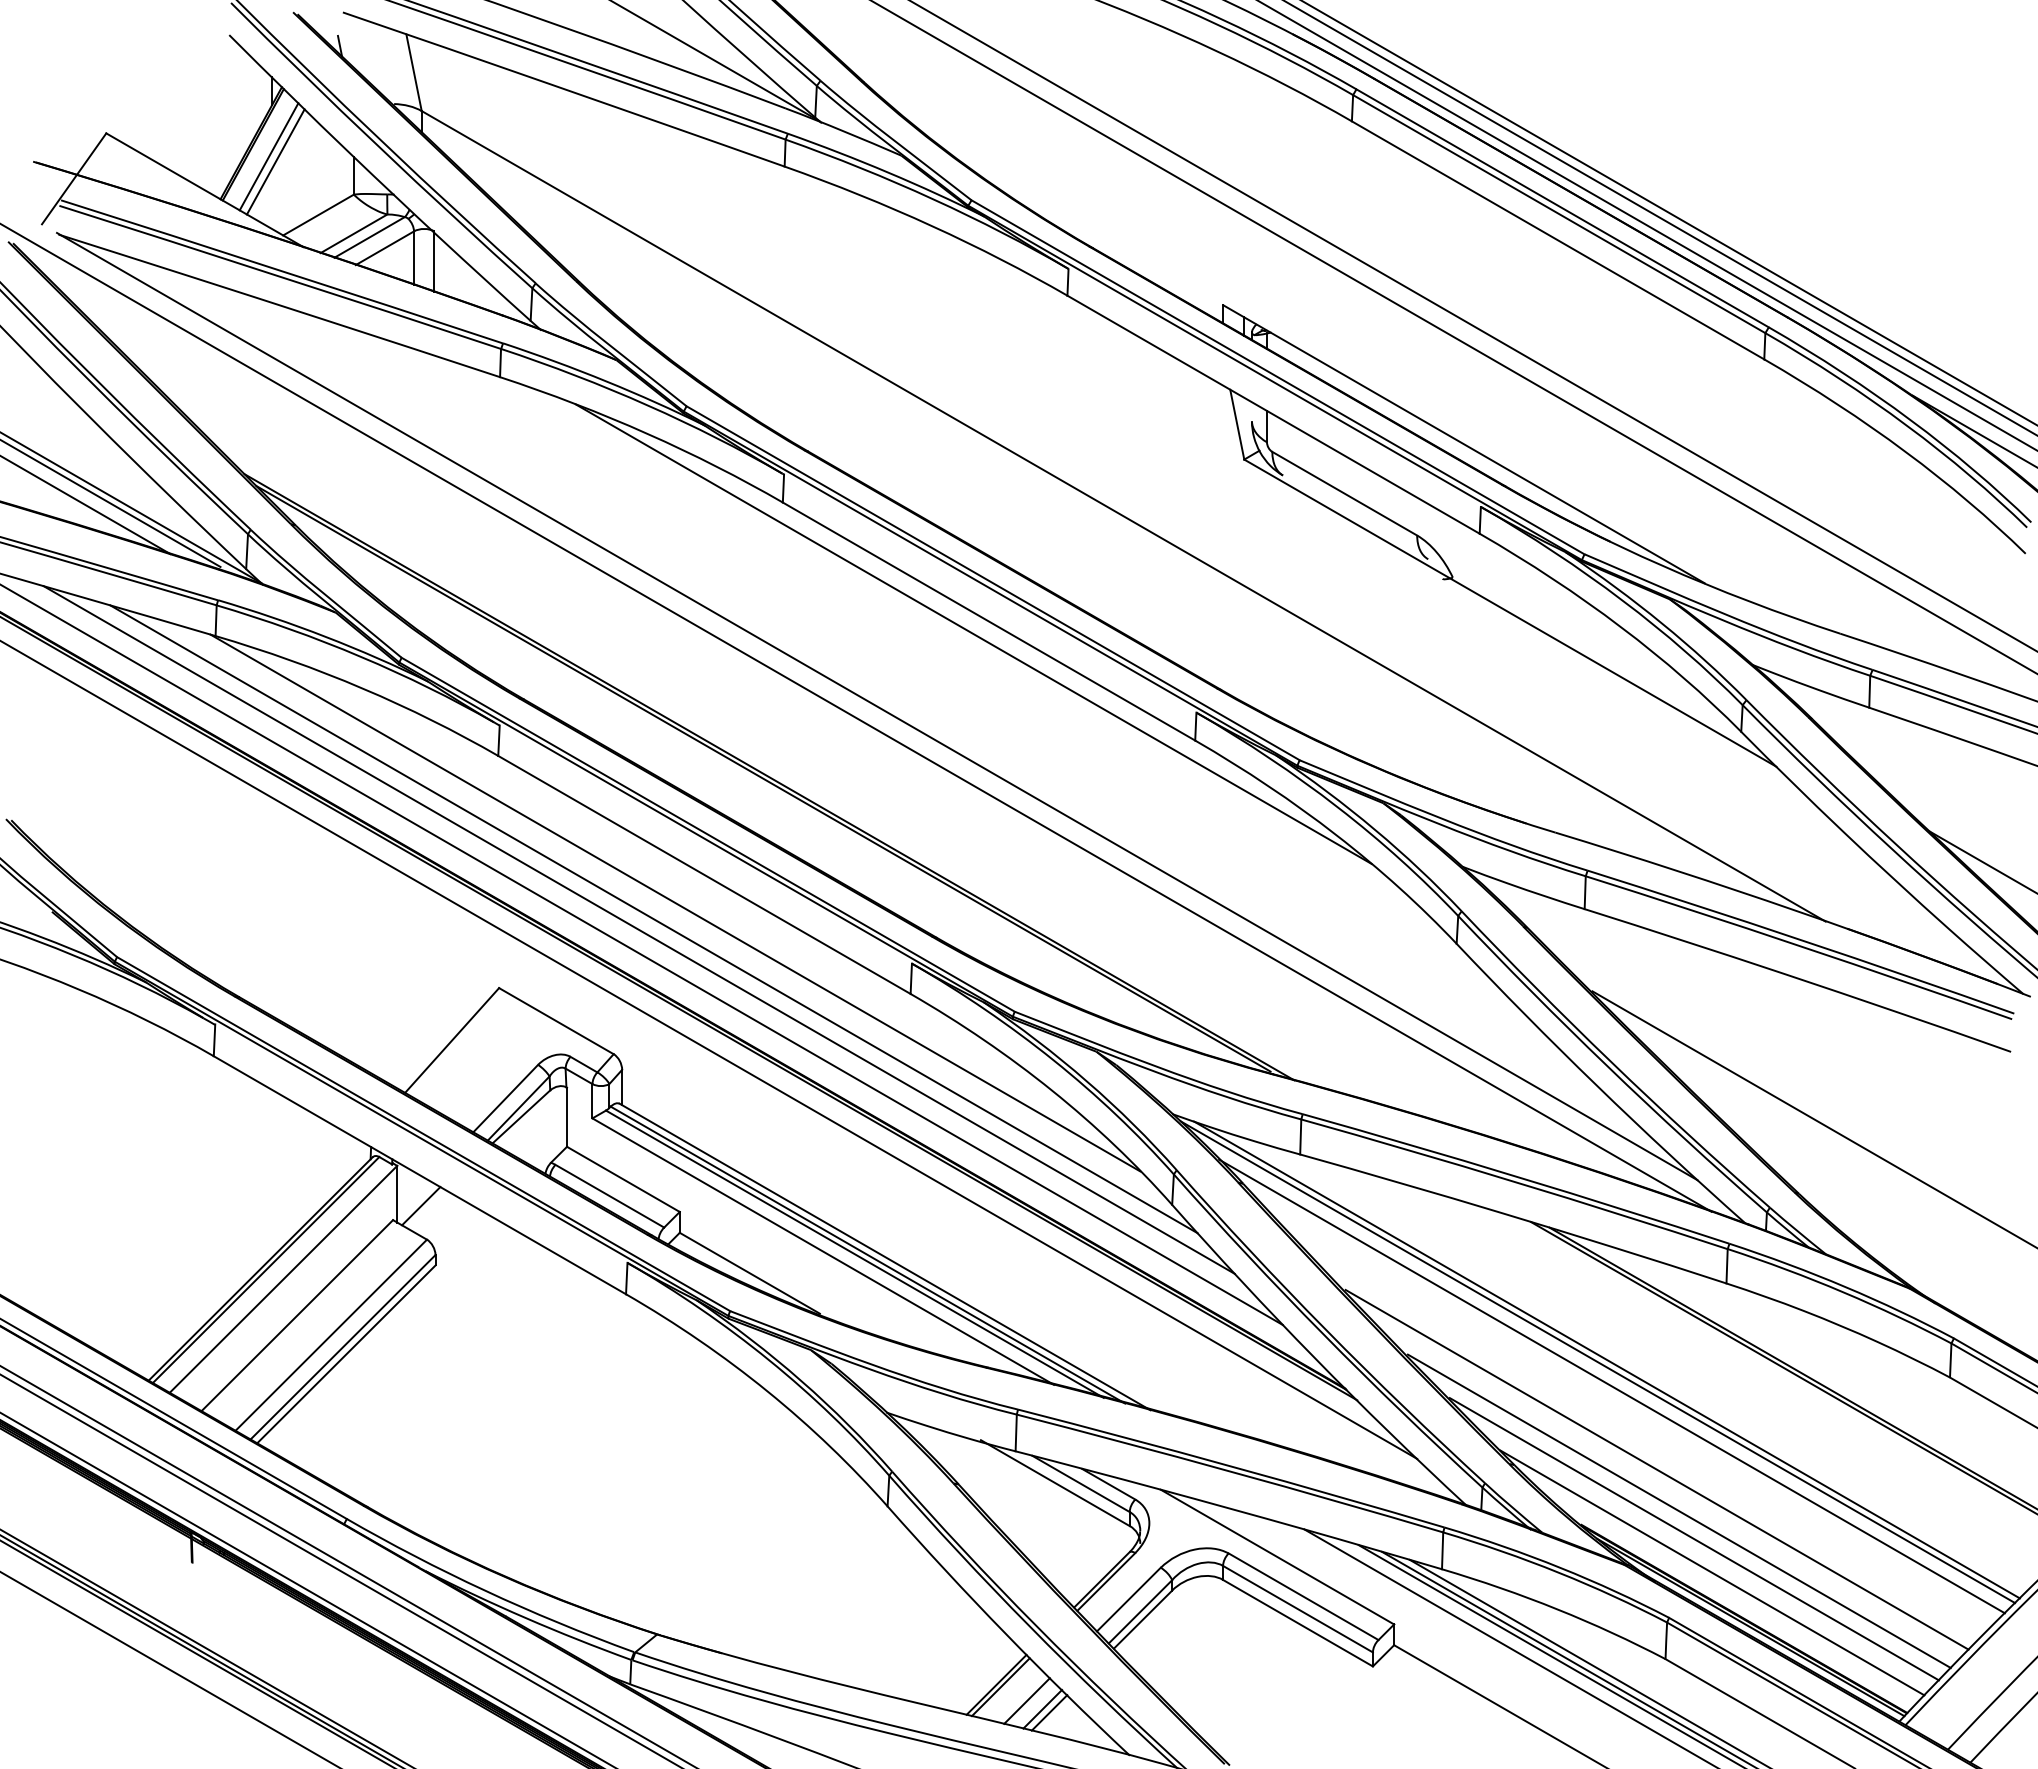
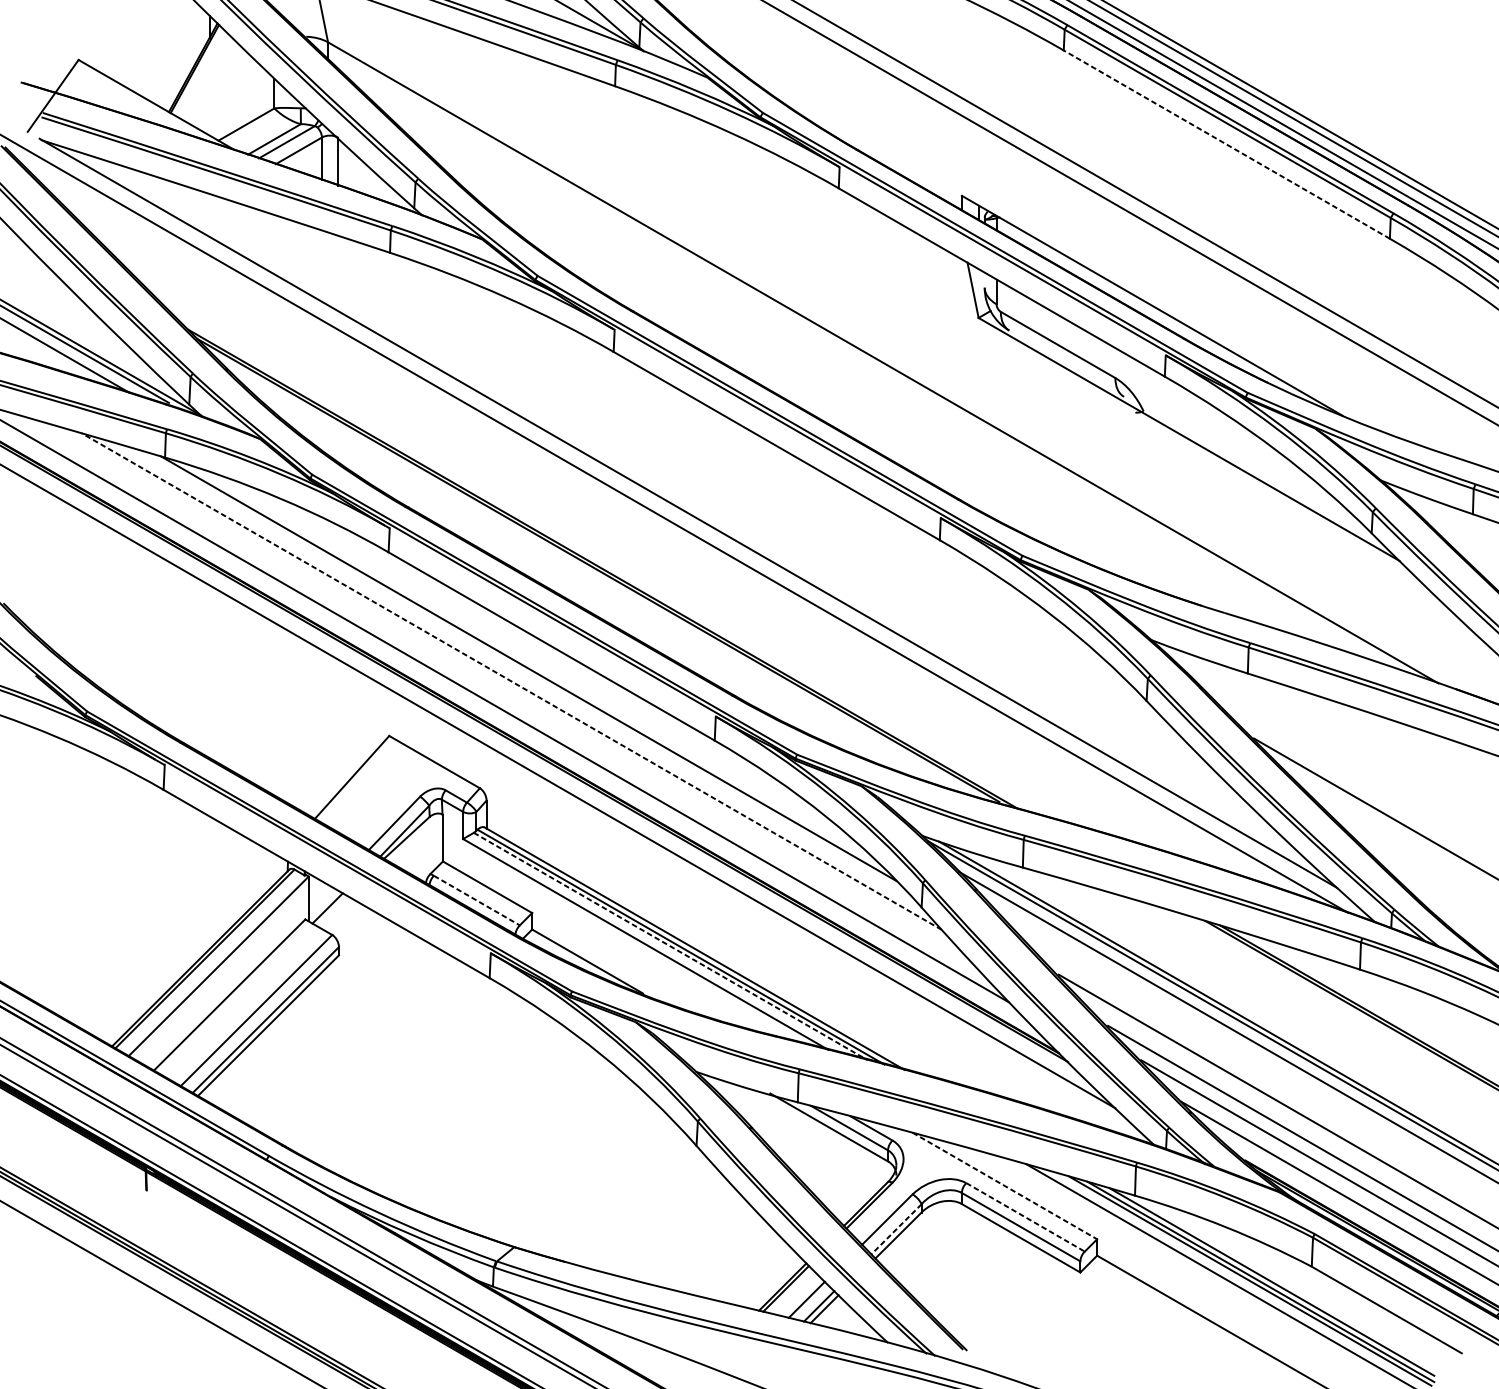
line: (268, 156) -> (206, 78), removed
line: (275, 161) -> (212, 82), removed
line: (1557, 240) -> (1226, 144), solid -> dashed
line: (973, 633) -> (764, 455), removed
line: (653, 919) -> (511, 681), solid -> dashed
line: (638, 929) -> (499, 689), removed
line: (609, 1196) -> (476, 900), solid -> dashed
line: (855, 1254) -> (671, 946), solid -> dashed
line: (1277, 1557) -> (1004, 1186), solid -> dashed
line: (1303, 1596) -> (1025, 1217), solid -> dashed
line: (1140, 1611) -> (896, 1229), solid -> dashed

